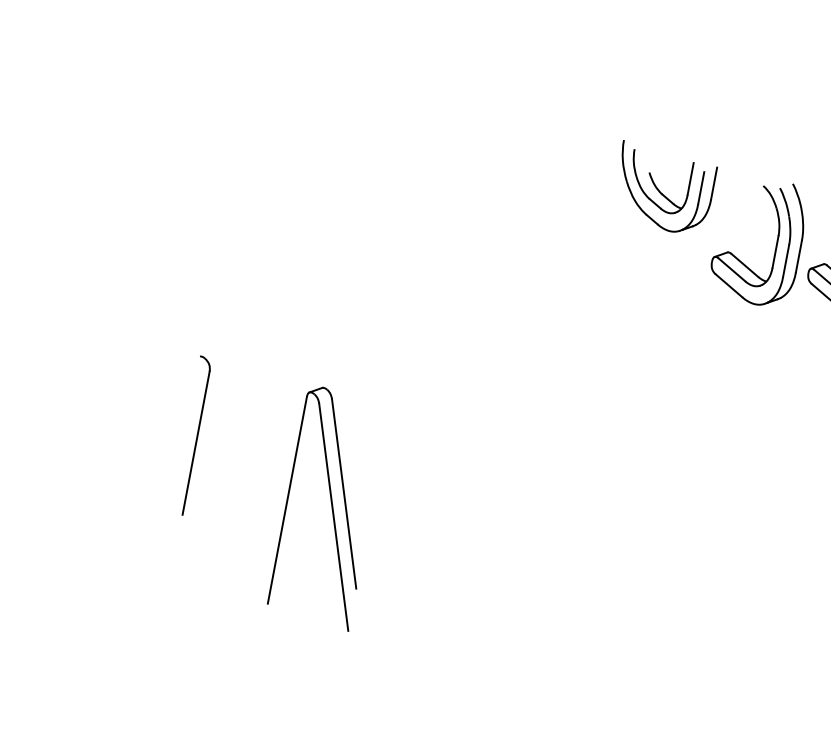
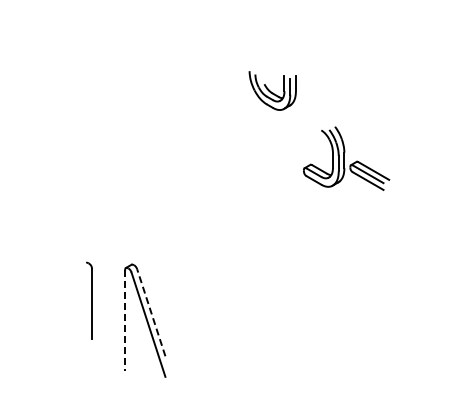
part: (663, 188) -> (272, 90), moved
part: (192, 434) -> (89, 300), moved
line: (344, 493) -> (151, 312), solid -> dashed
line: (287, 501) -> (125, 321), solid -> dashed

